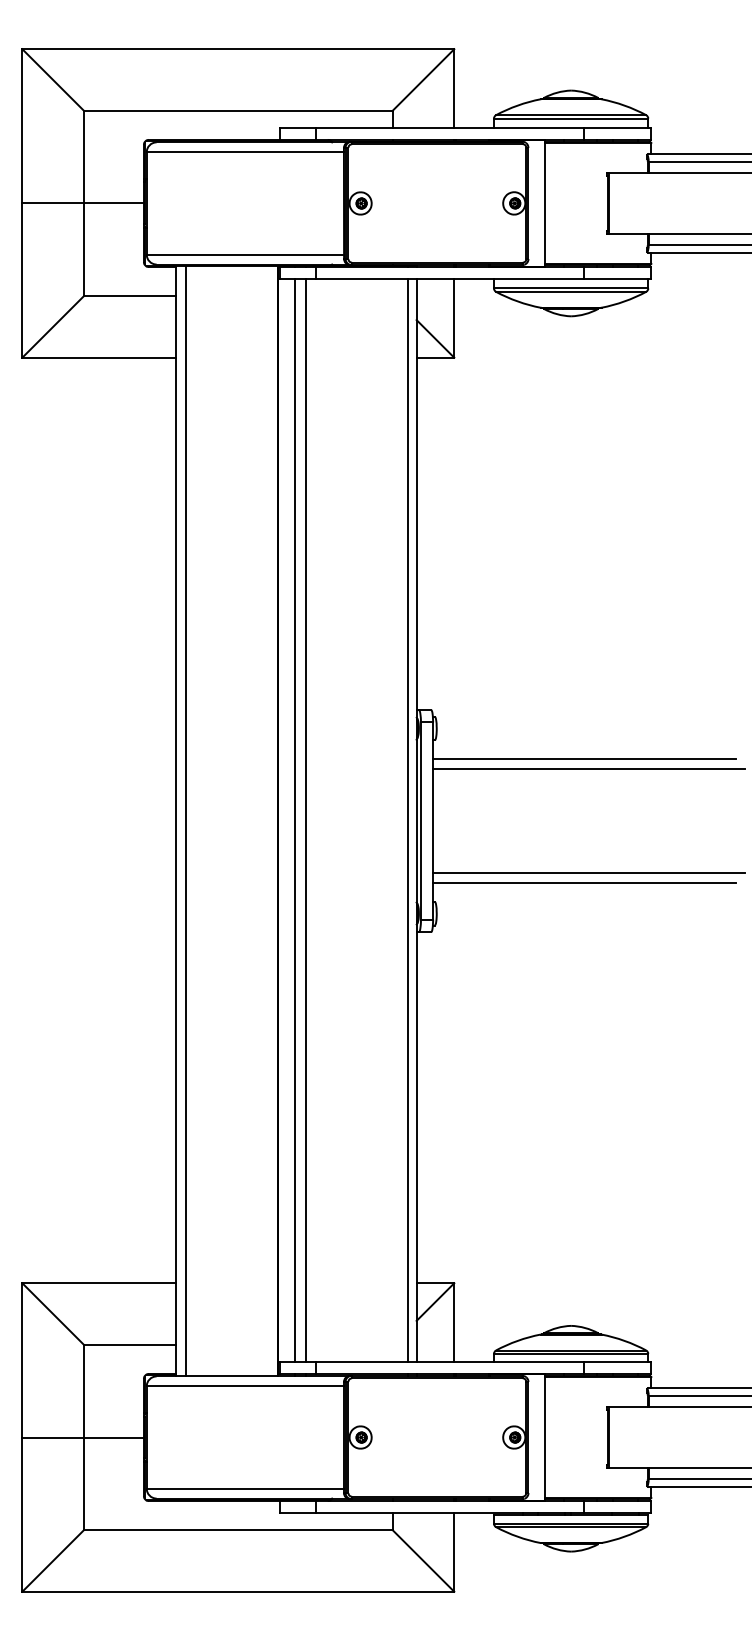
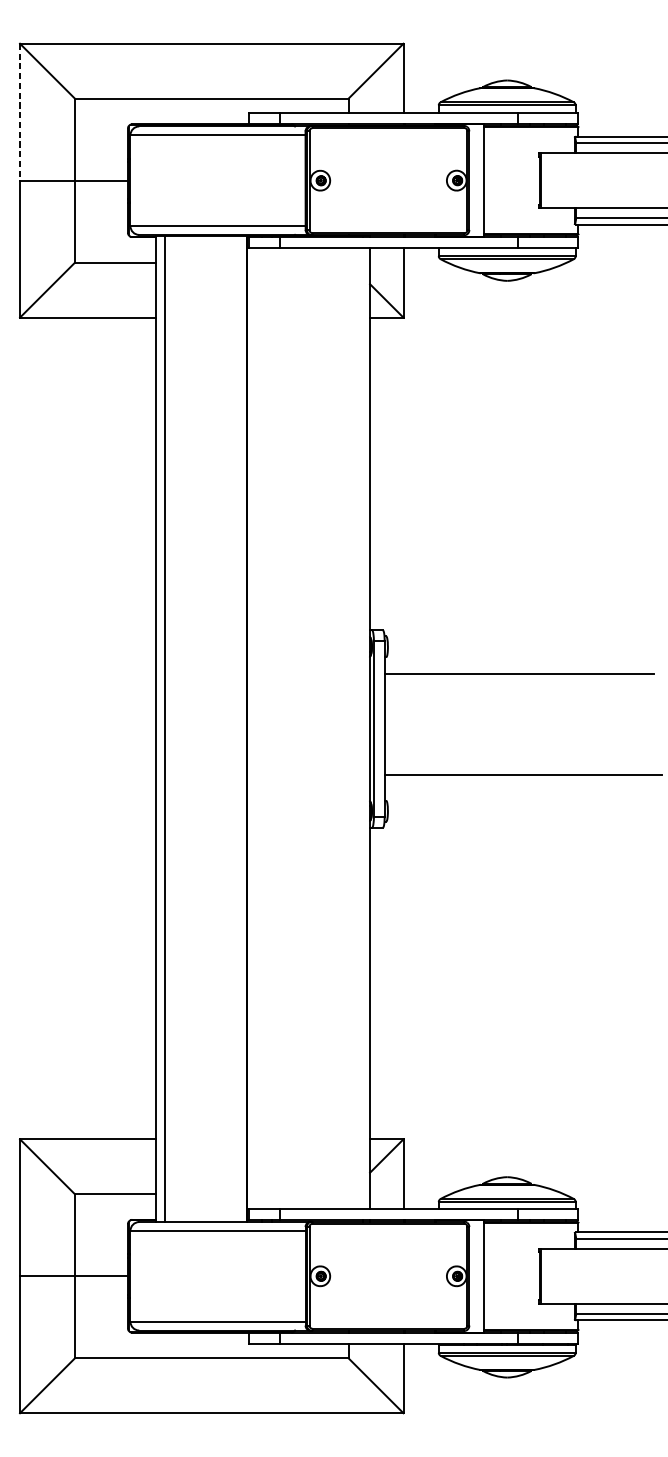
line: (22, 126) -> (20, 112), solid -> dashed
line: (589, 769) -> (523, 683), removed
line: (294, 820) -> (261, 728), removed
line: (305, 820) -> (271, 728), removed
line: (408, 820) -> (362, 728), removed
line: (584, 882) -> (519, 783), removed

